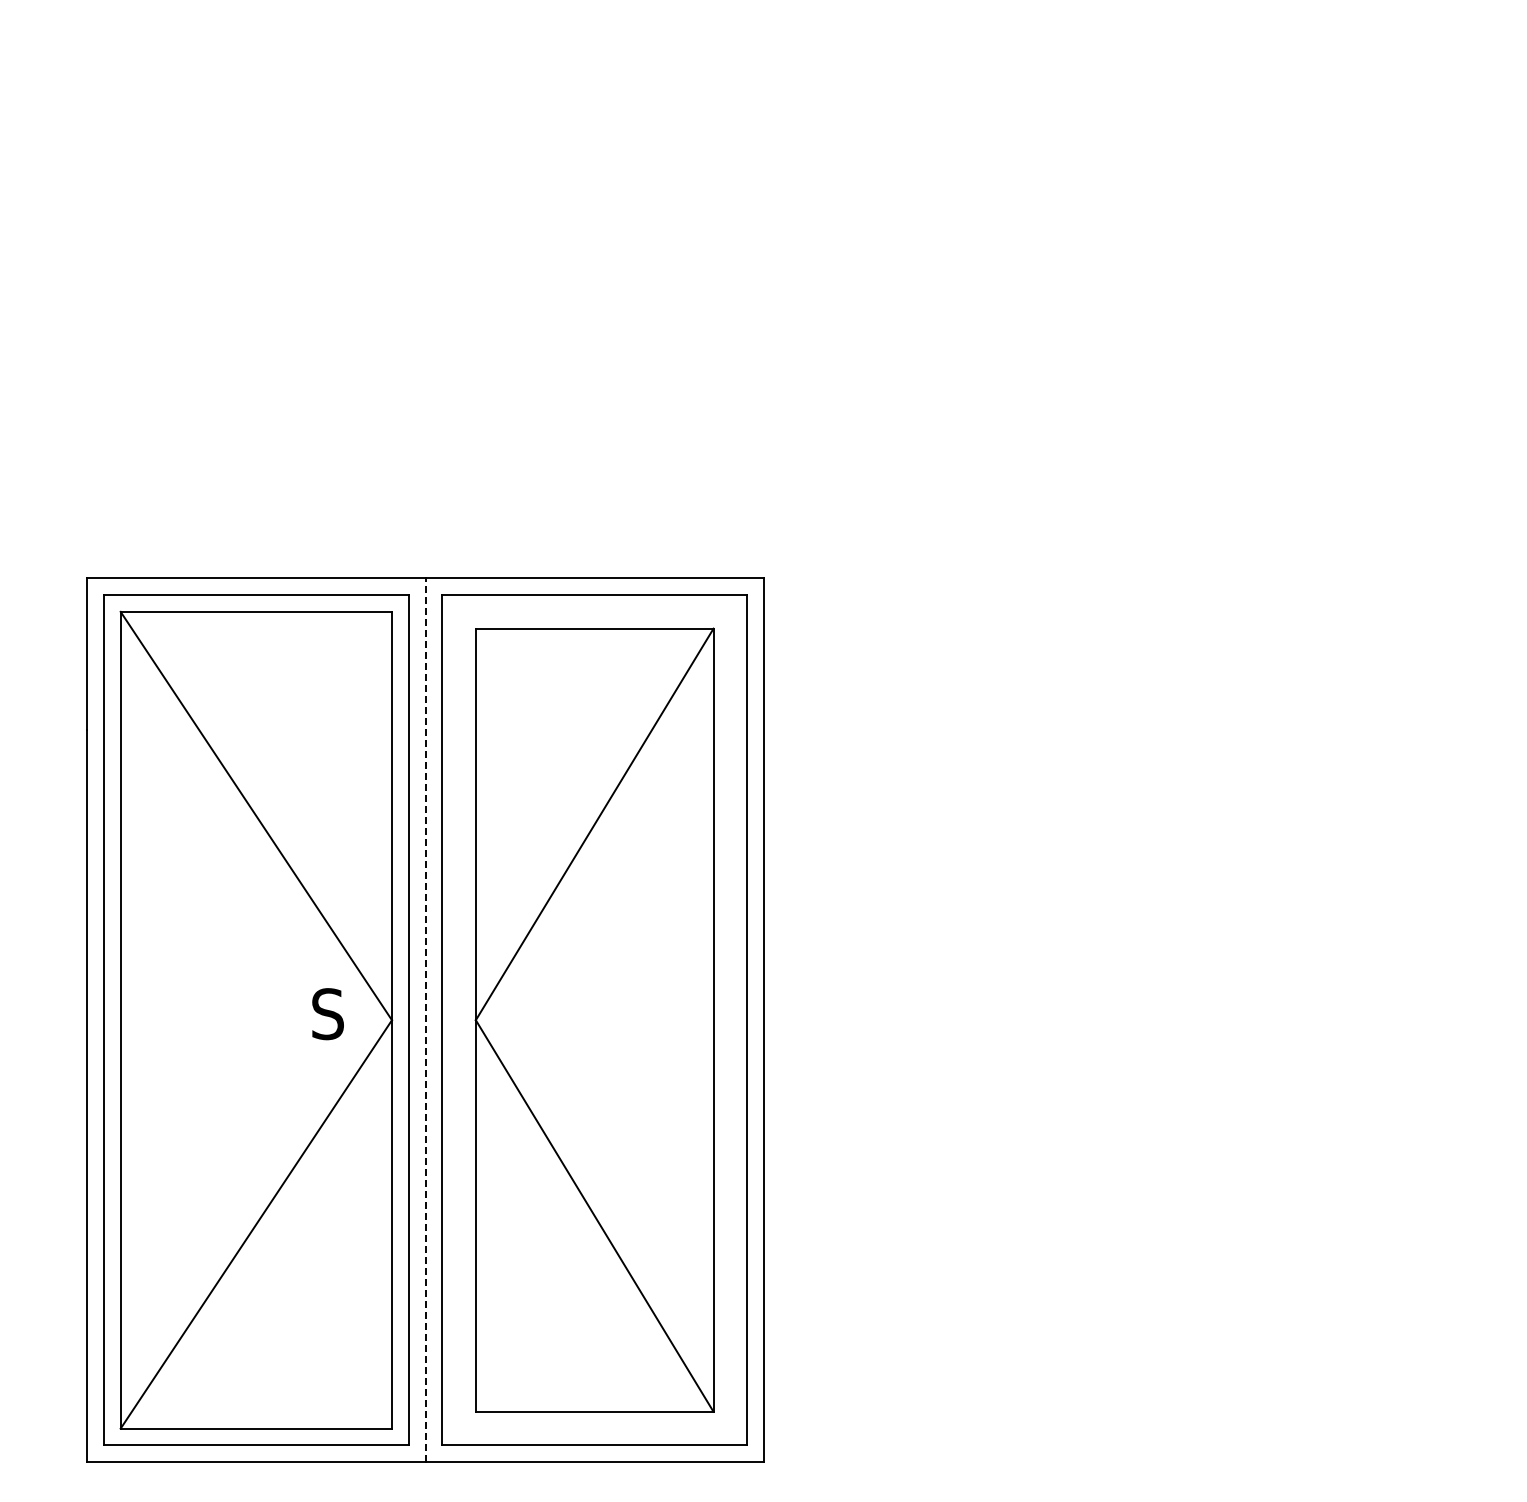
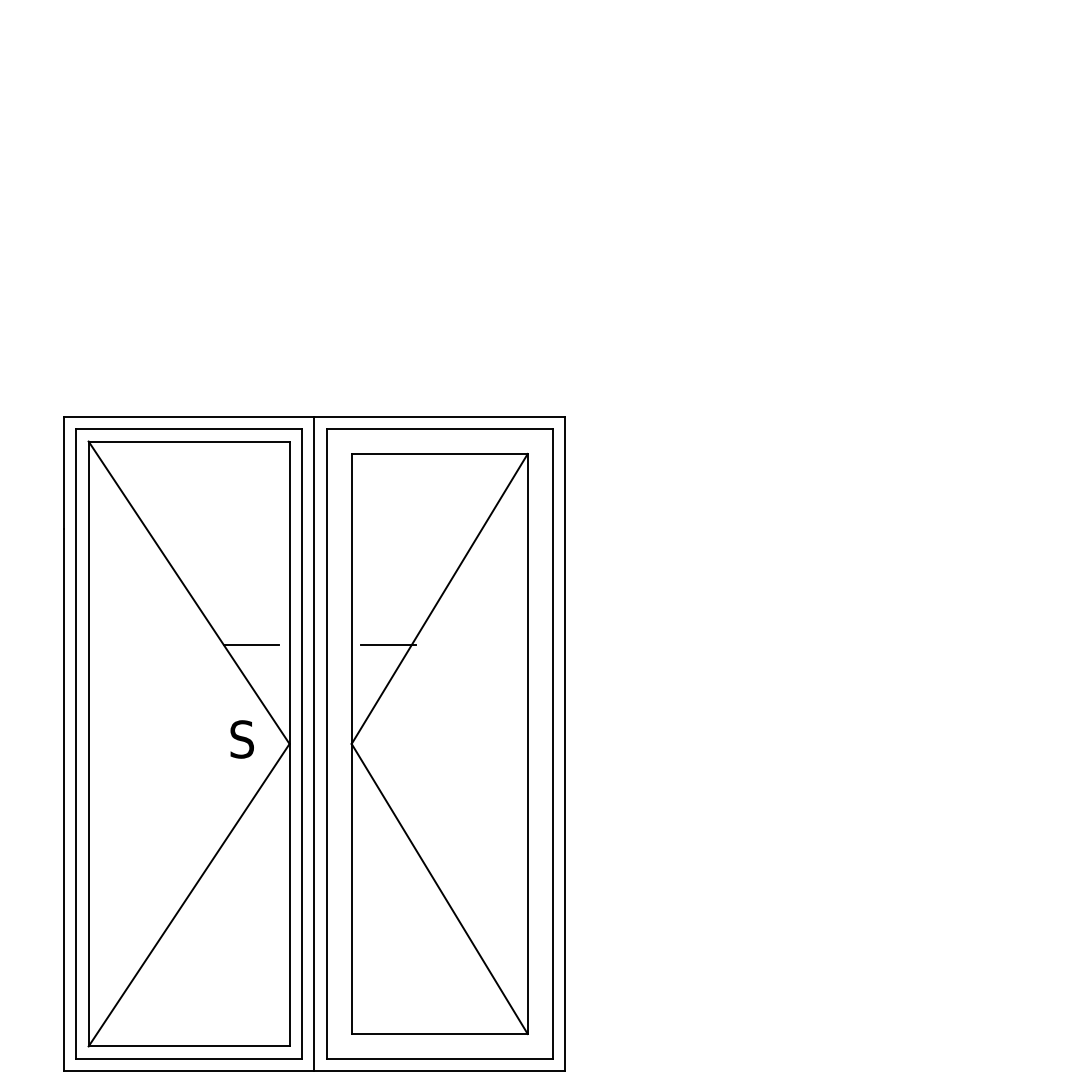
line: (340, 886) -> (251, 644), added
line: (524, 886) -> (387, 644), added
line: (425, 1020) -> (314, 744), dashed -> solid

